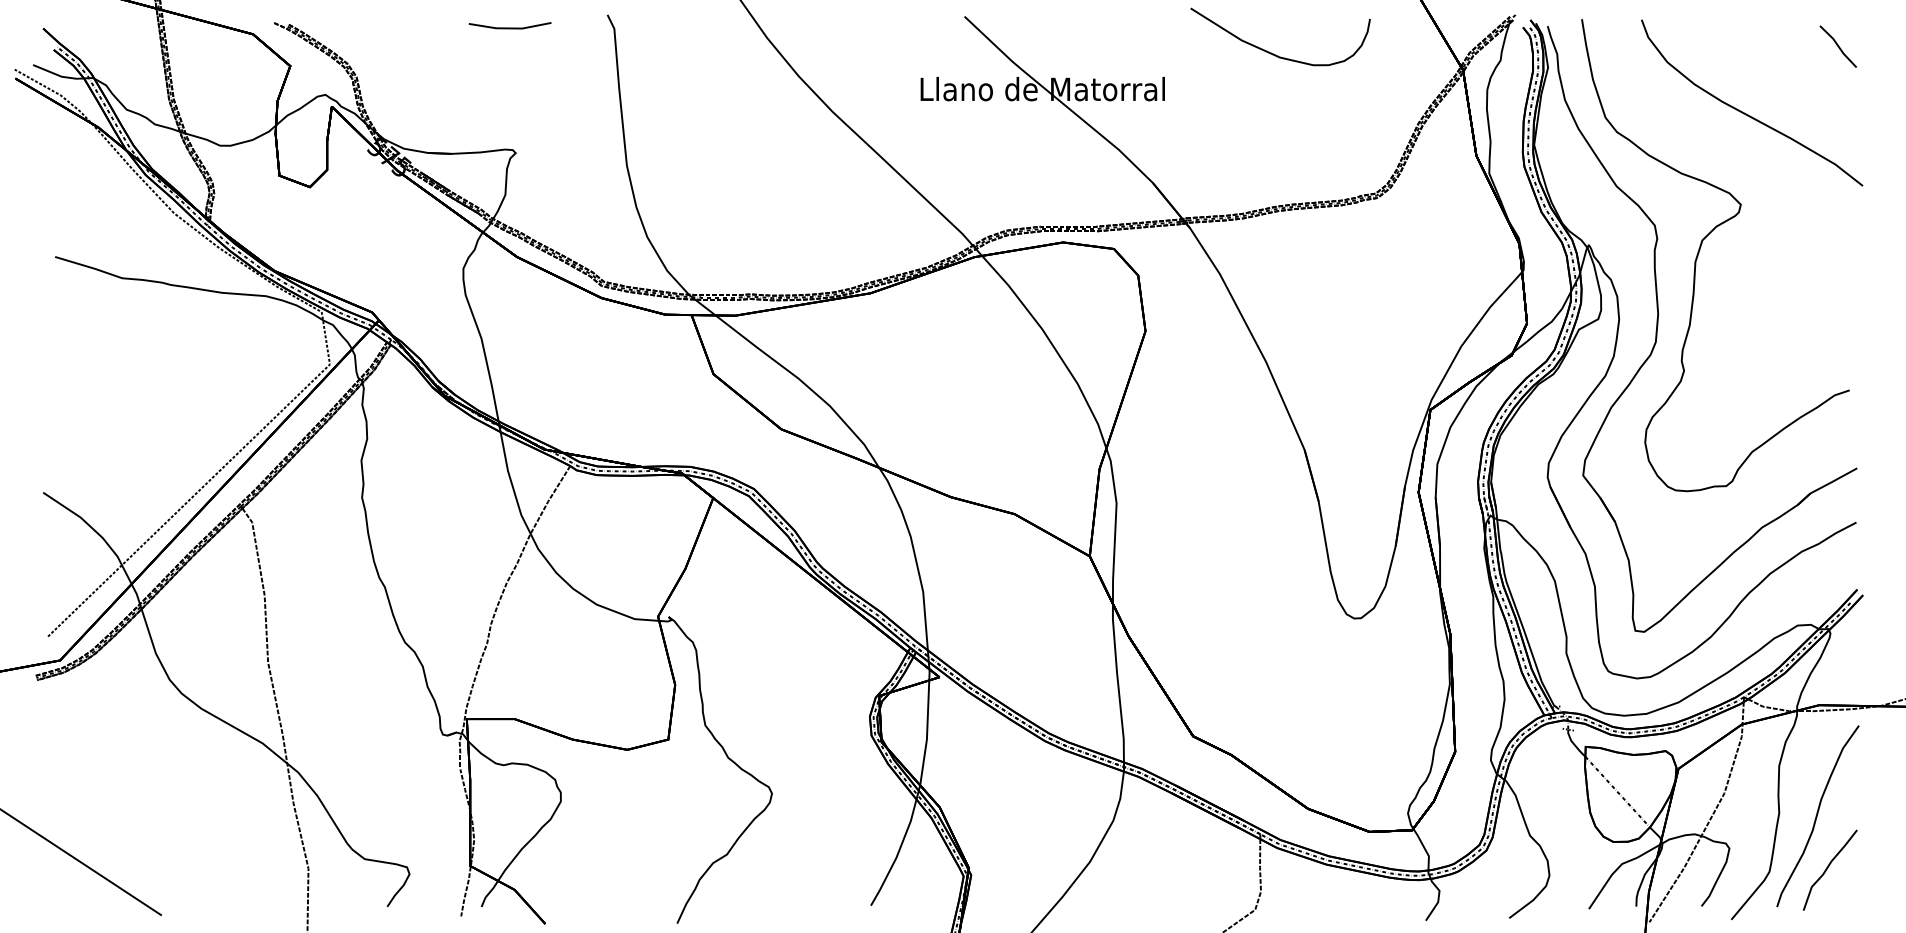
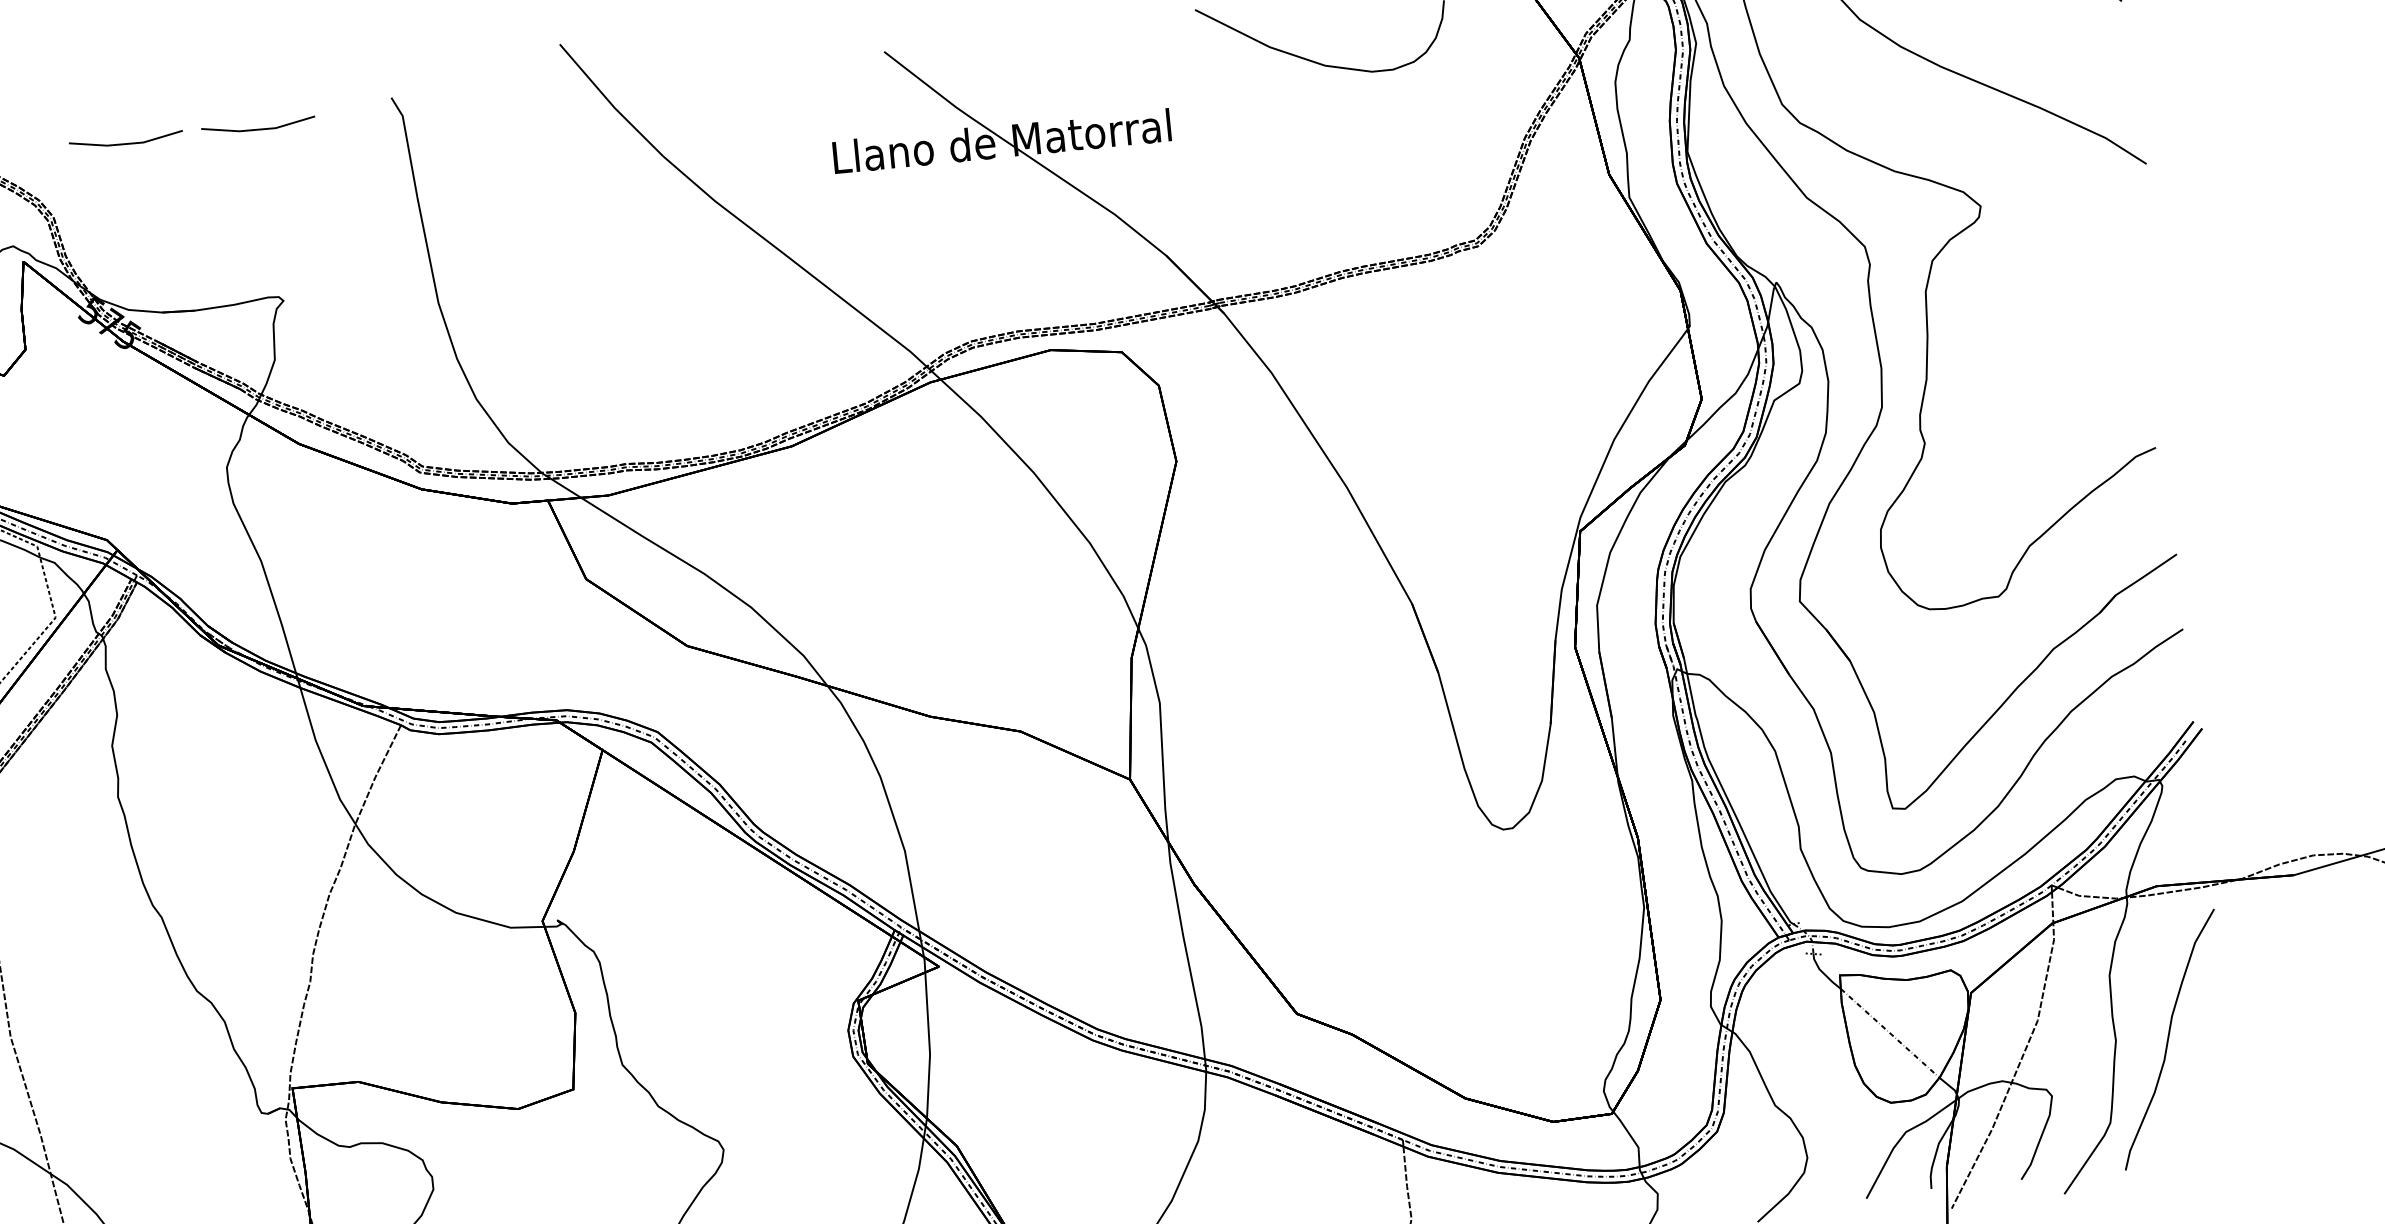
line: (413, 28) -> (125, 142), added
curve: (1828, 868) -> (2191, 1110), removed

